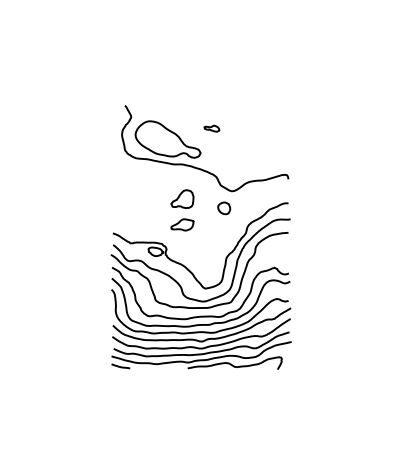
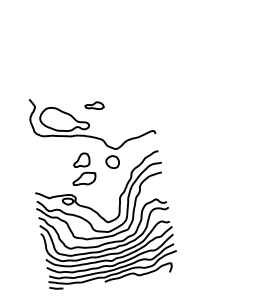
part: (211, 128) -> (94, 106), size x1.67
part: (223, 208) -> (112, 162), size x1.43
part: (182, 224) -> (84, 178), size x1.43

